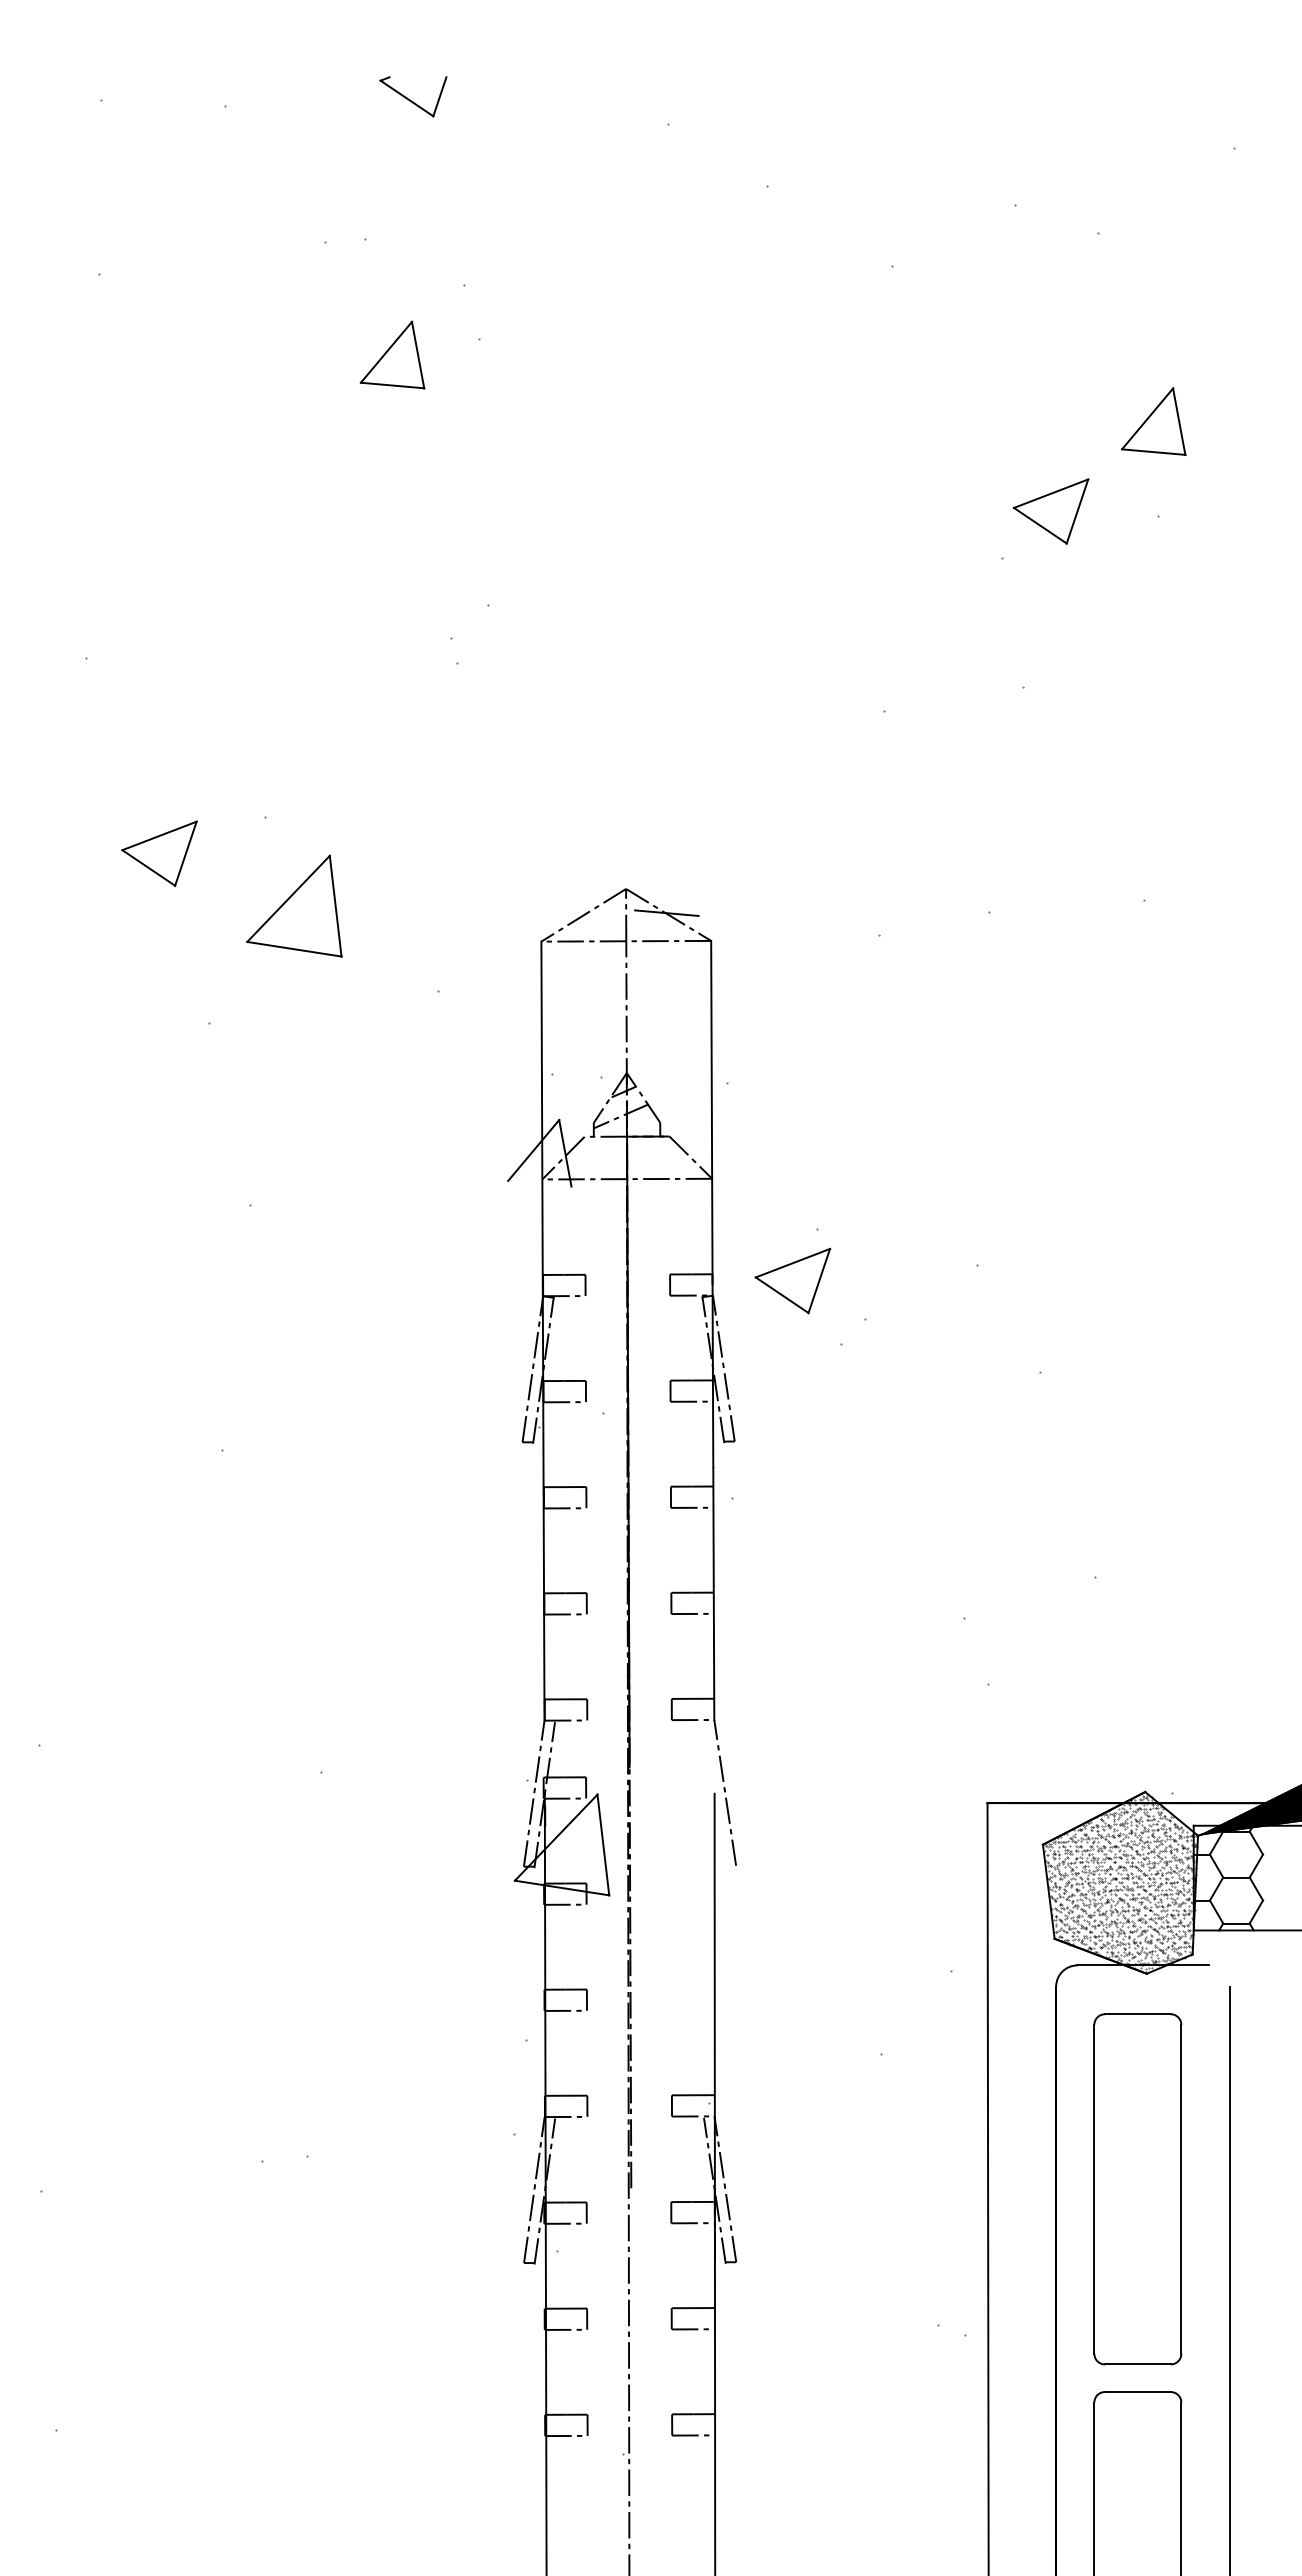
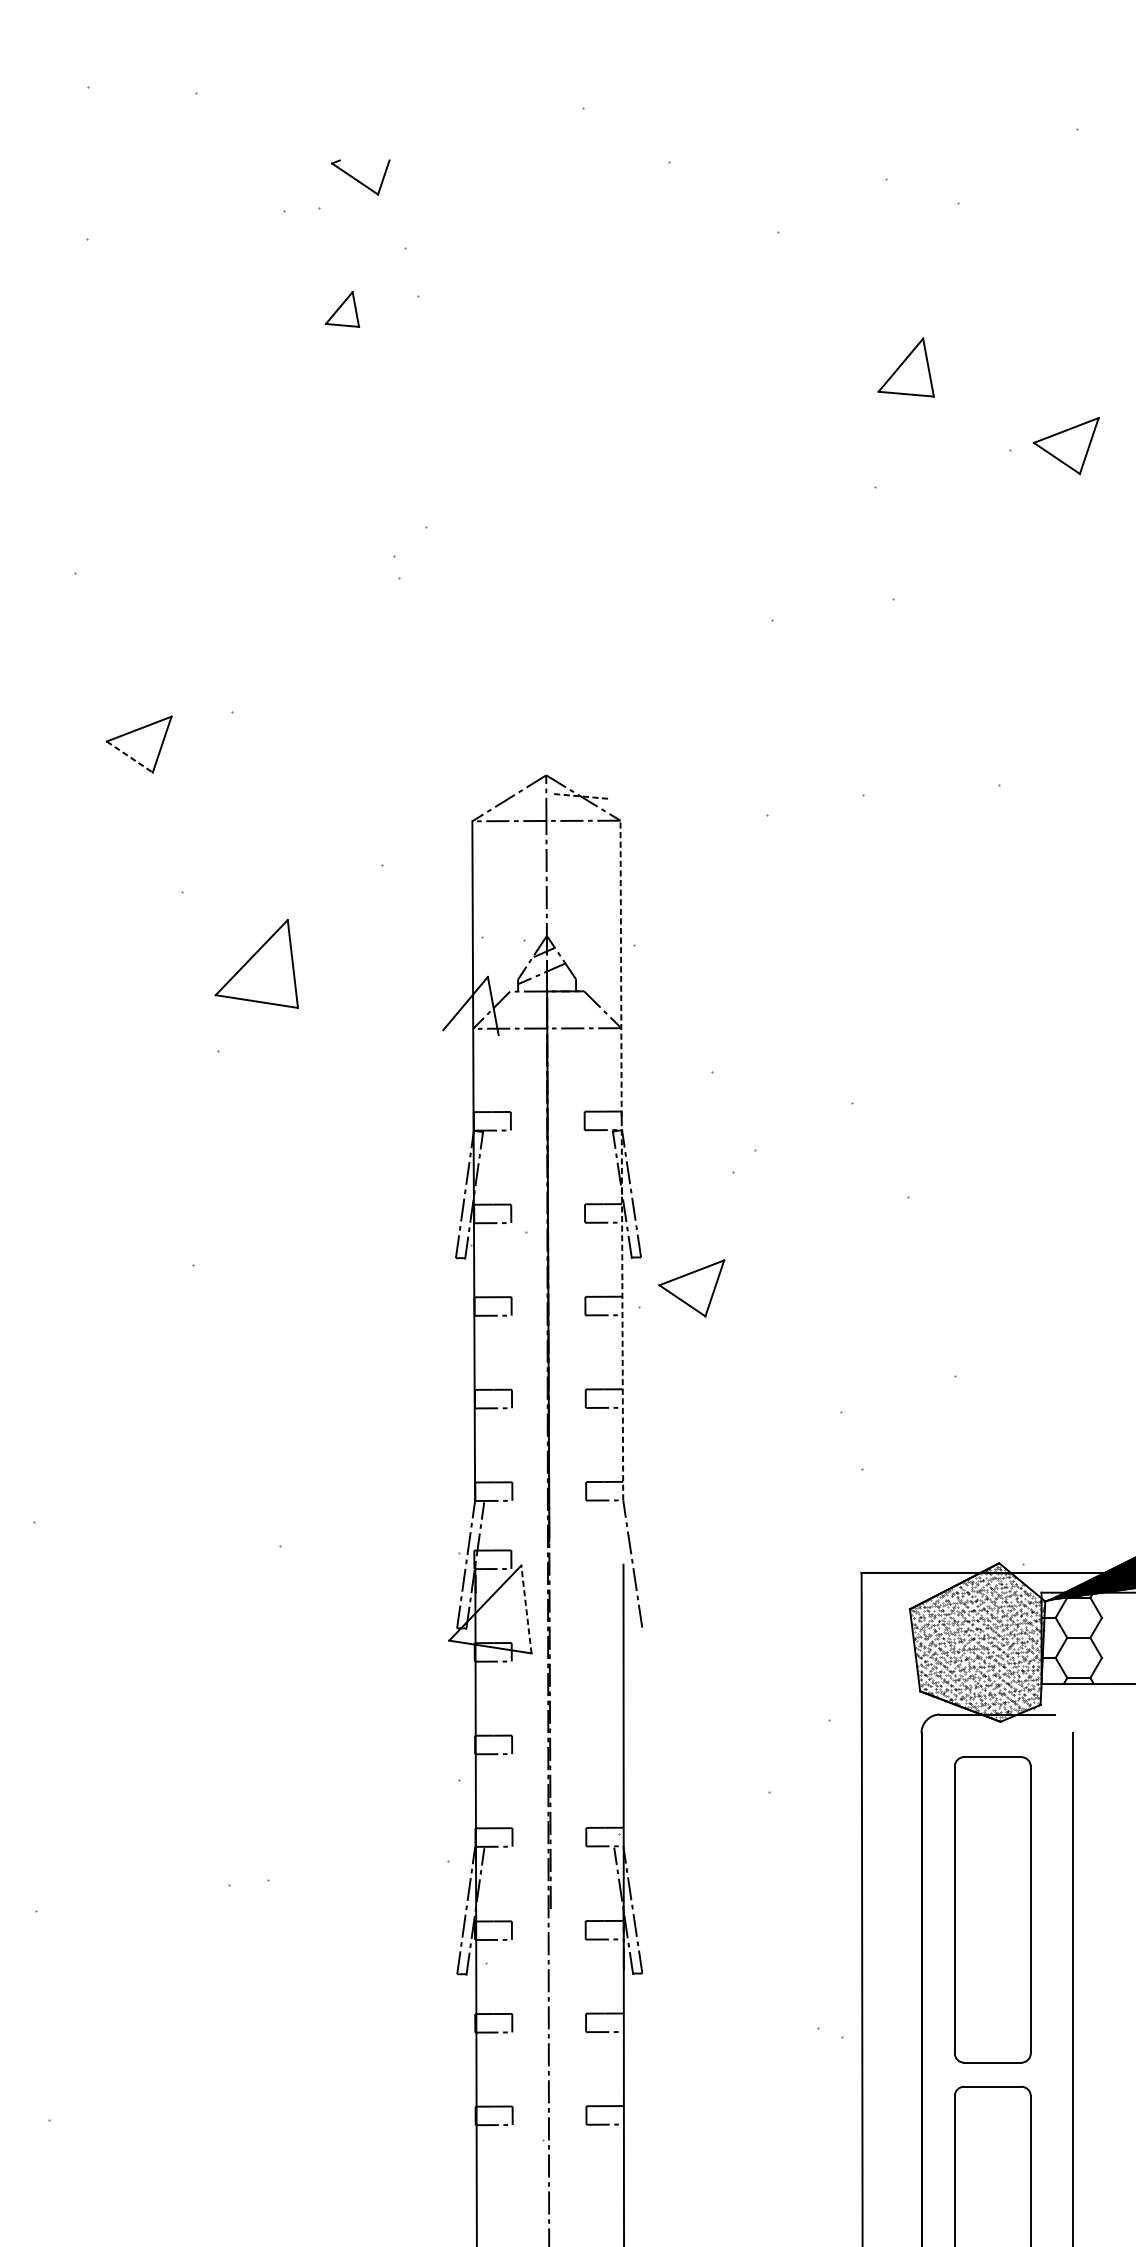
part: (413, 96) -> (360, 177), moved
part: (392, 354) -> (342, 309), size x0.6
part: (1153, 421) -> (906, 367), moved
part: (1051, 511) -> (1066, 446), moved
line: (148, 868) -> (129, 757), solid -> dashed
part: (294, 905) -> (256, 963), moved
line: (666, 913) -> (581, 796), solid -> dashed
part: (792, 1280) -> (691, 1287), moved
line: (712, 1330) -> (621, 1160), solid -> dashed
line: (603, 1845) -> (526, 1609), solid -> dashed

